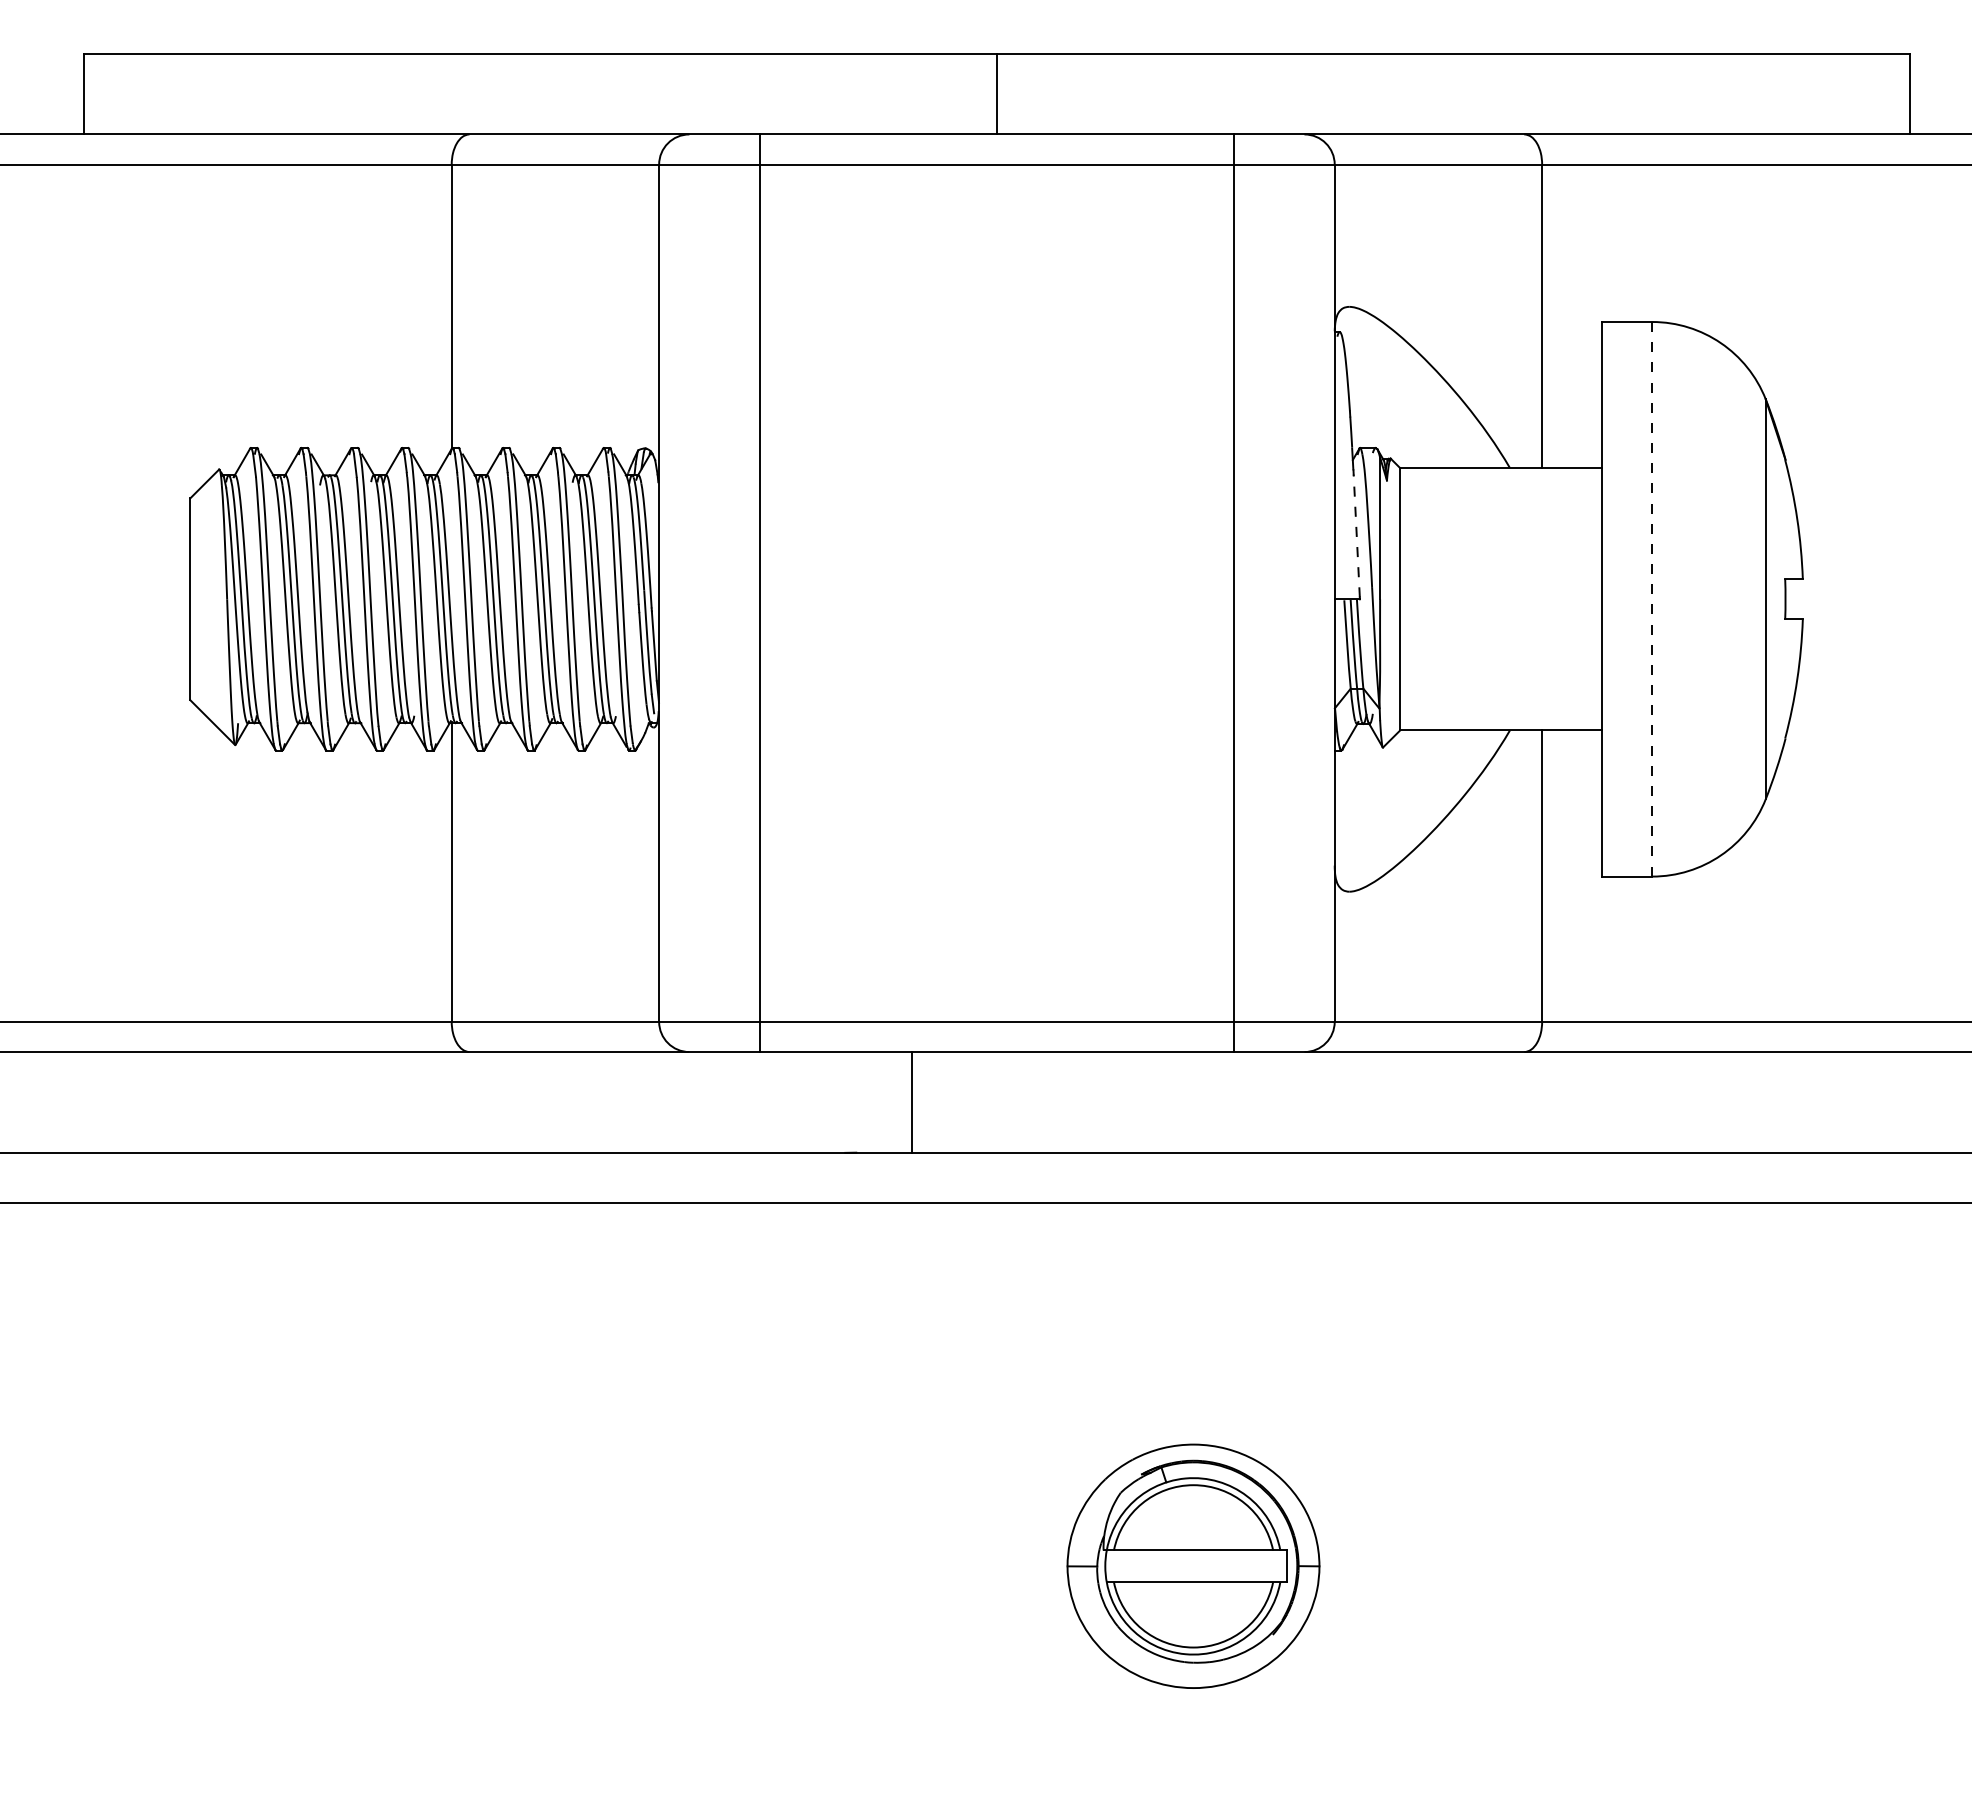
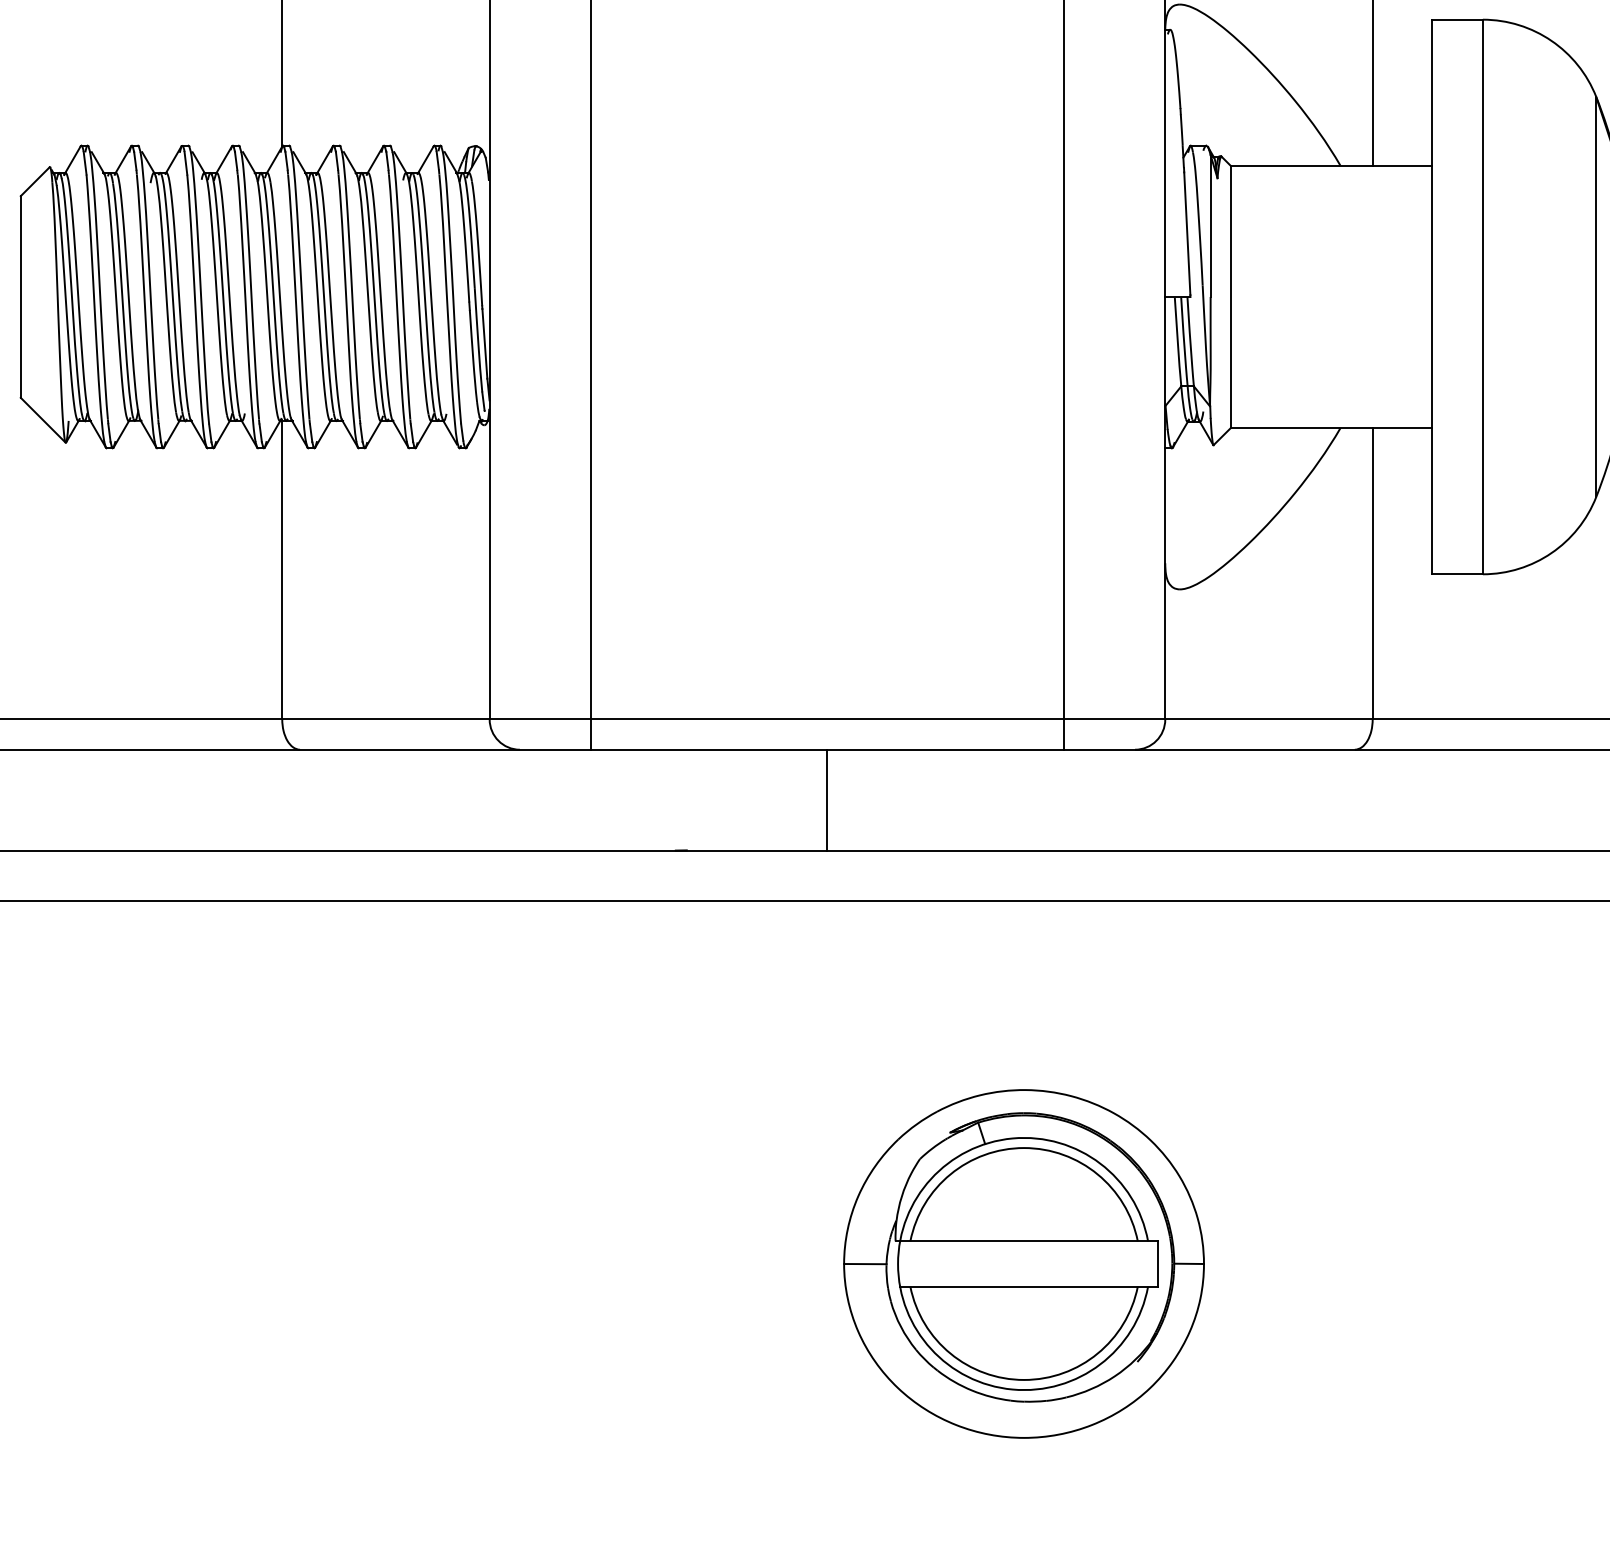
line: (1356, 535) -> (1187, 233), dashed -> solid
line: (1652, 598) -> (1483, 296), dashed -> solid
line: (911, 1102) -> (827, 800), moved
part: (1193, 1566) -> (1024, 1264), size x1.43

